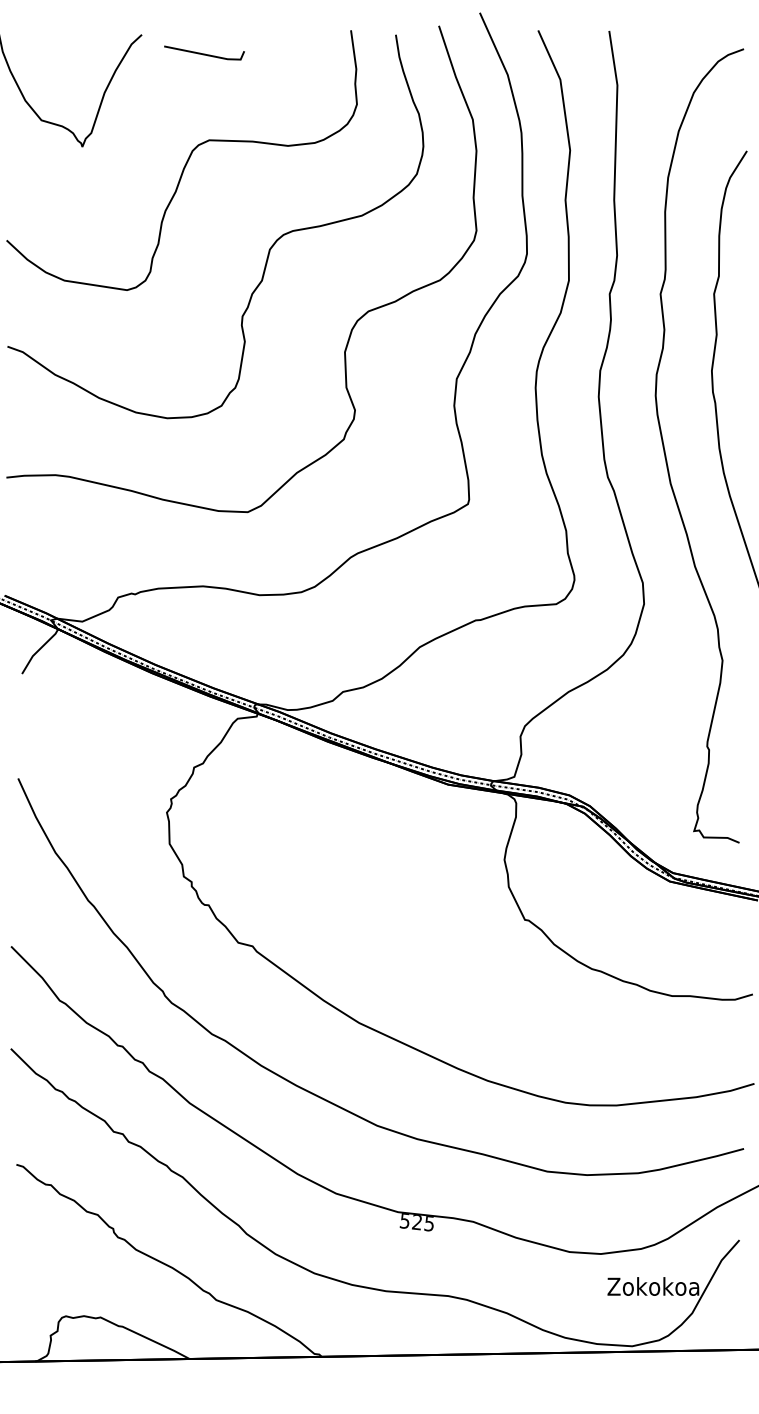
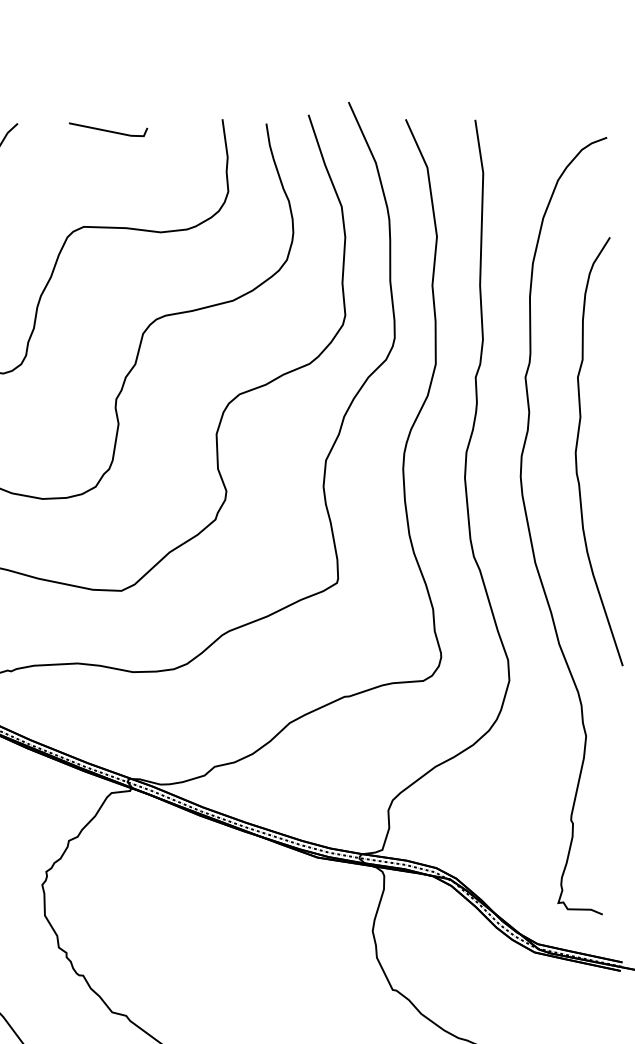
line: (204, 53) -> (108, 130), moved

